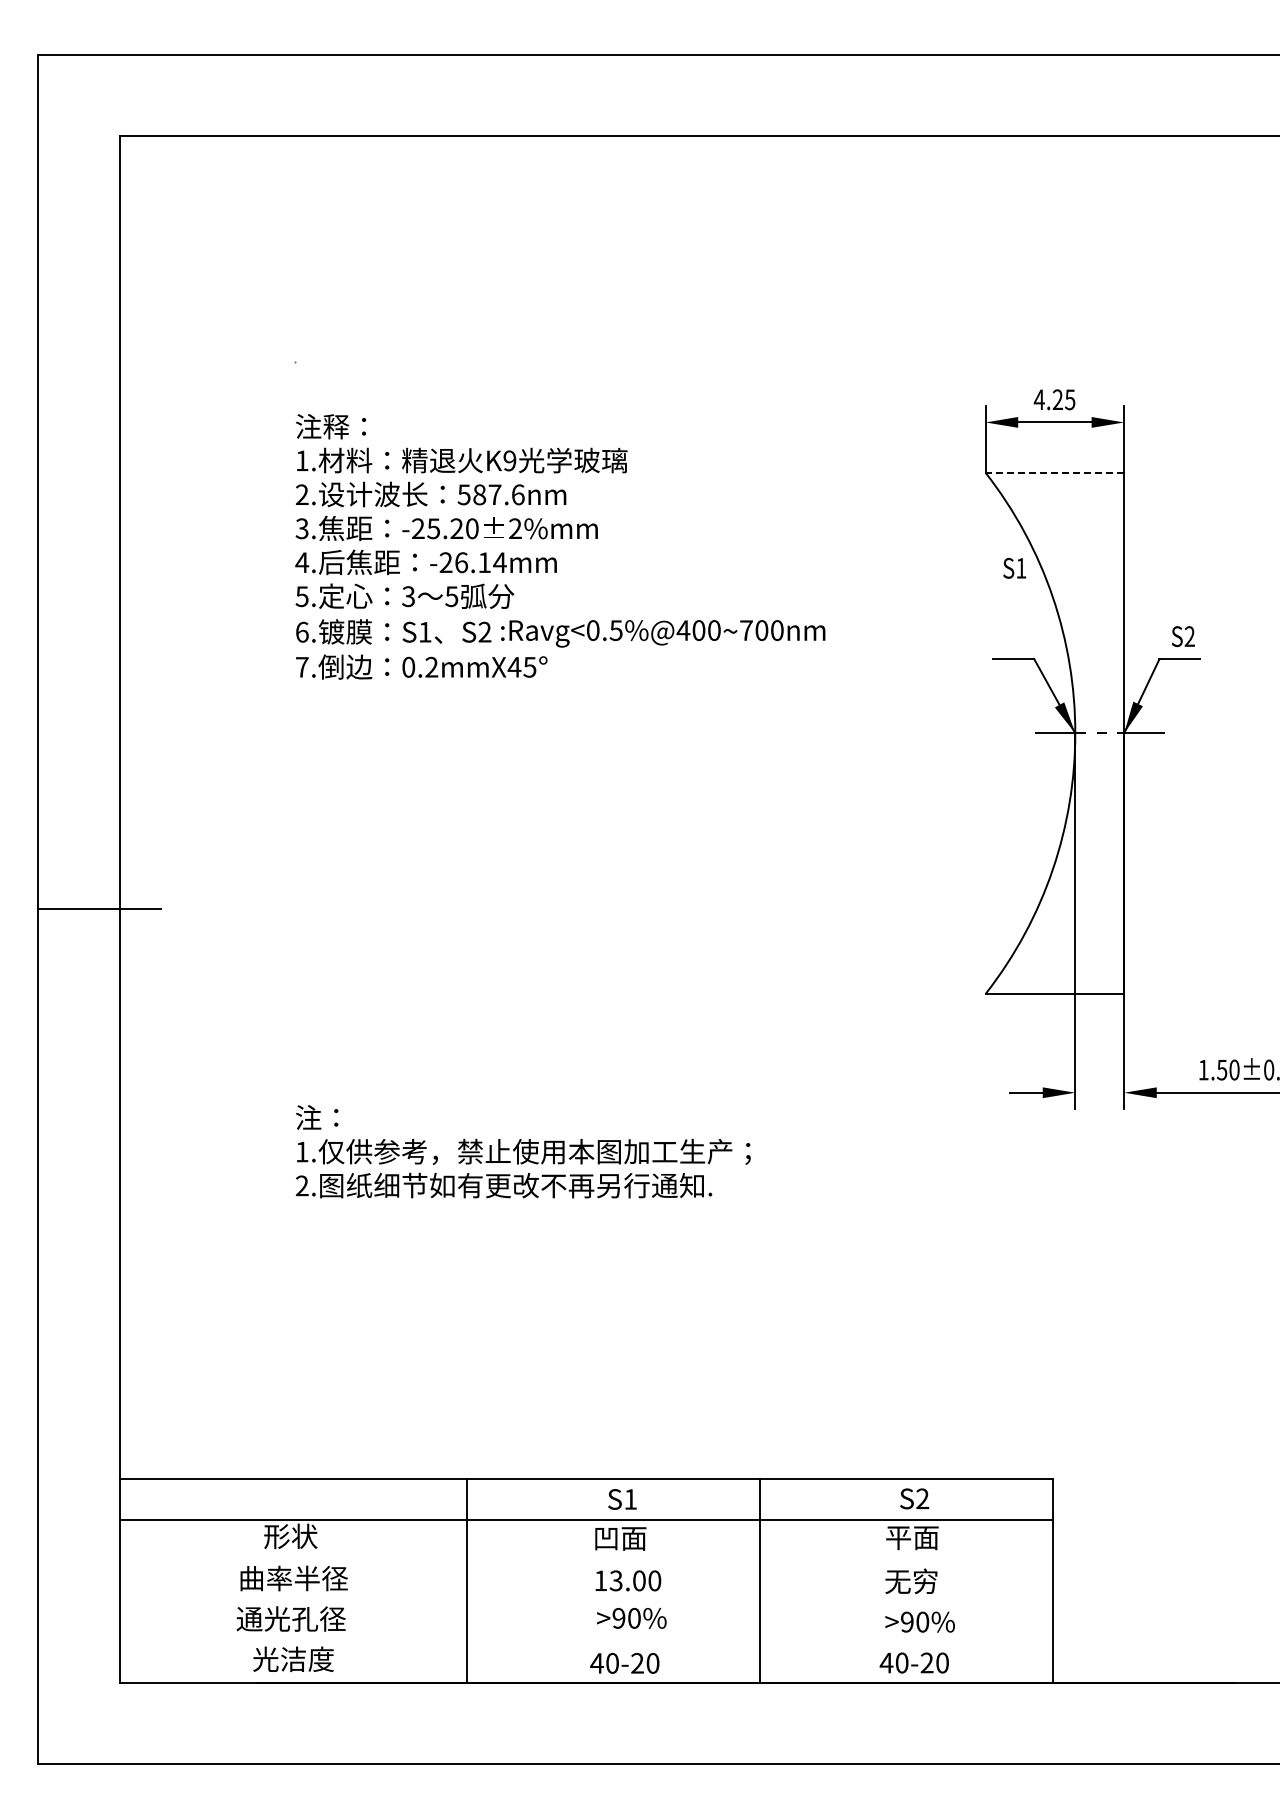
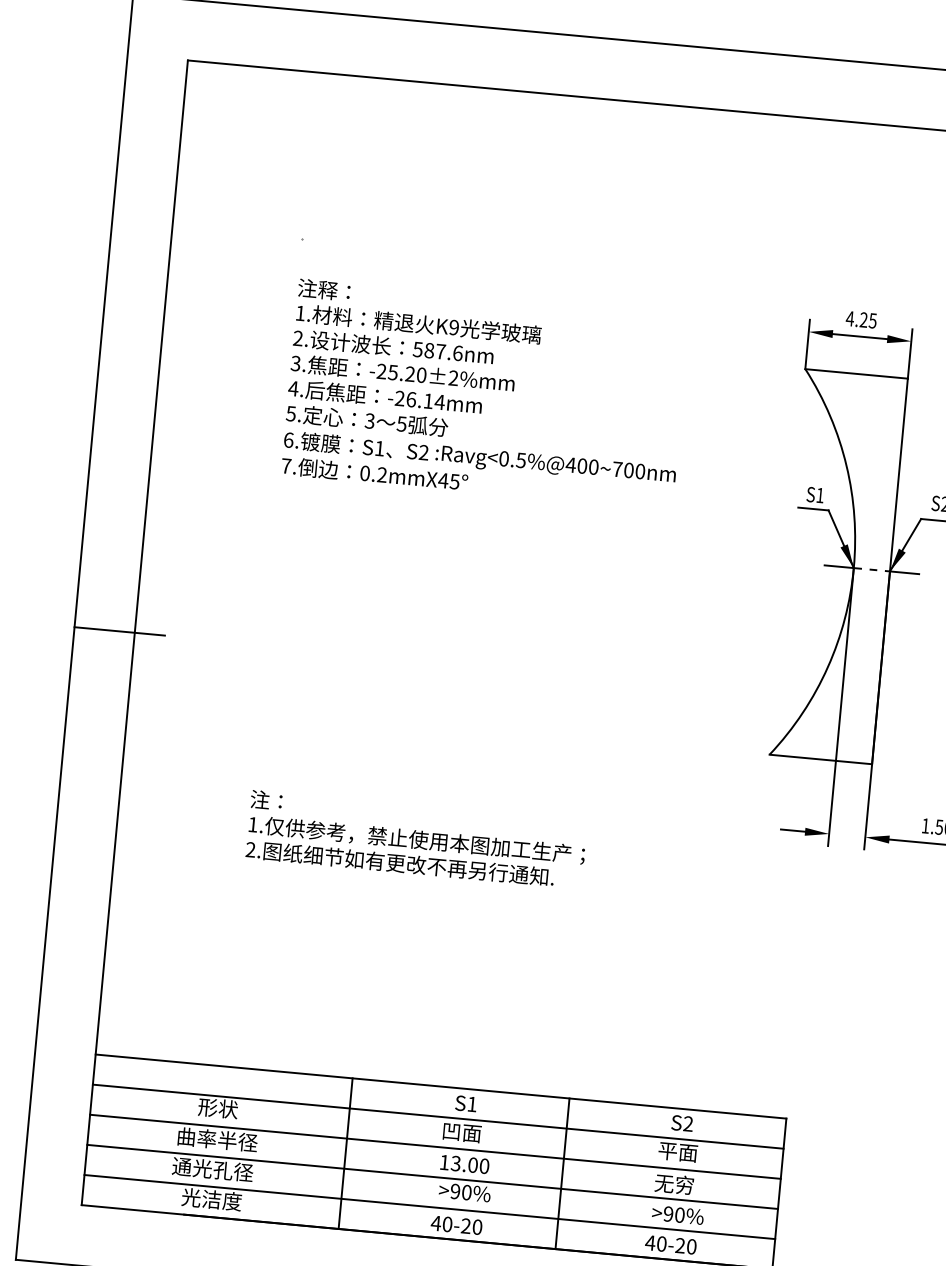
line: (1054, 472) -> (856, 373), dashed -> solid
text: (1014, 567) -> (815, 494), moved
line: (586, 1560) -> (435, 1146), added
line: (586, 1601) -> (432, 1176), added
line: (586, 1642) -> (429, 1207), added

